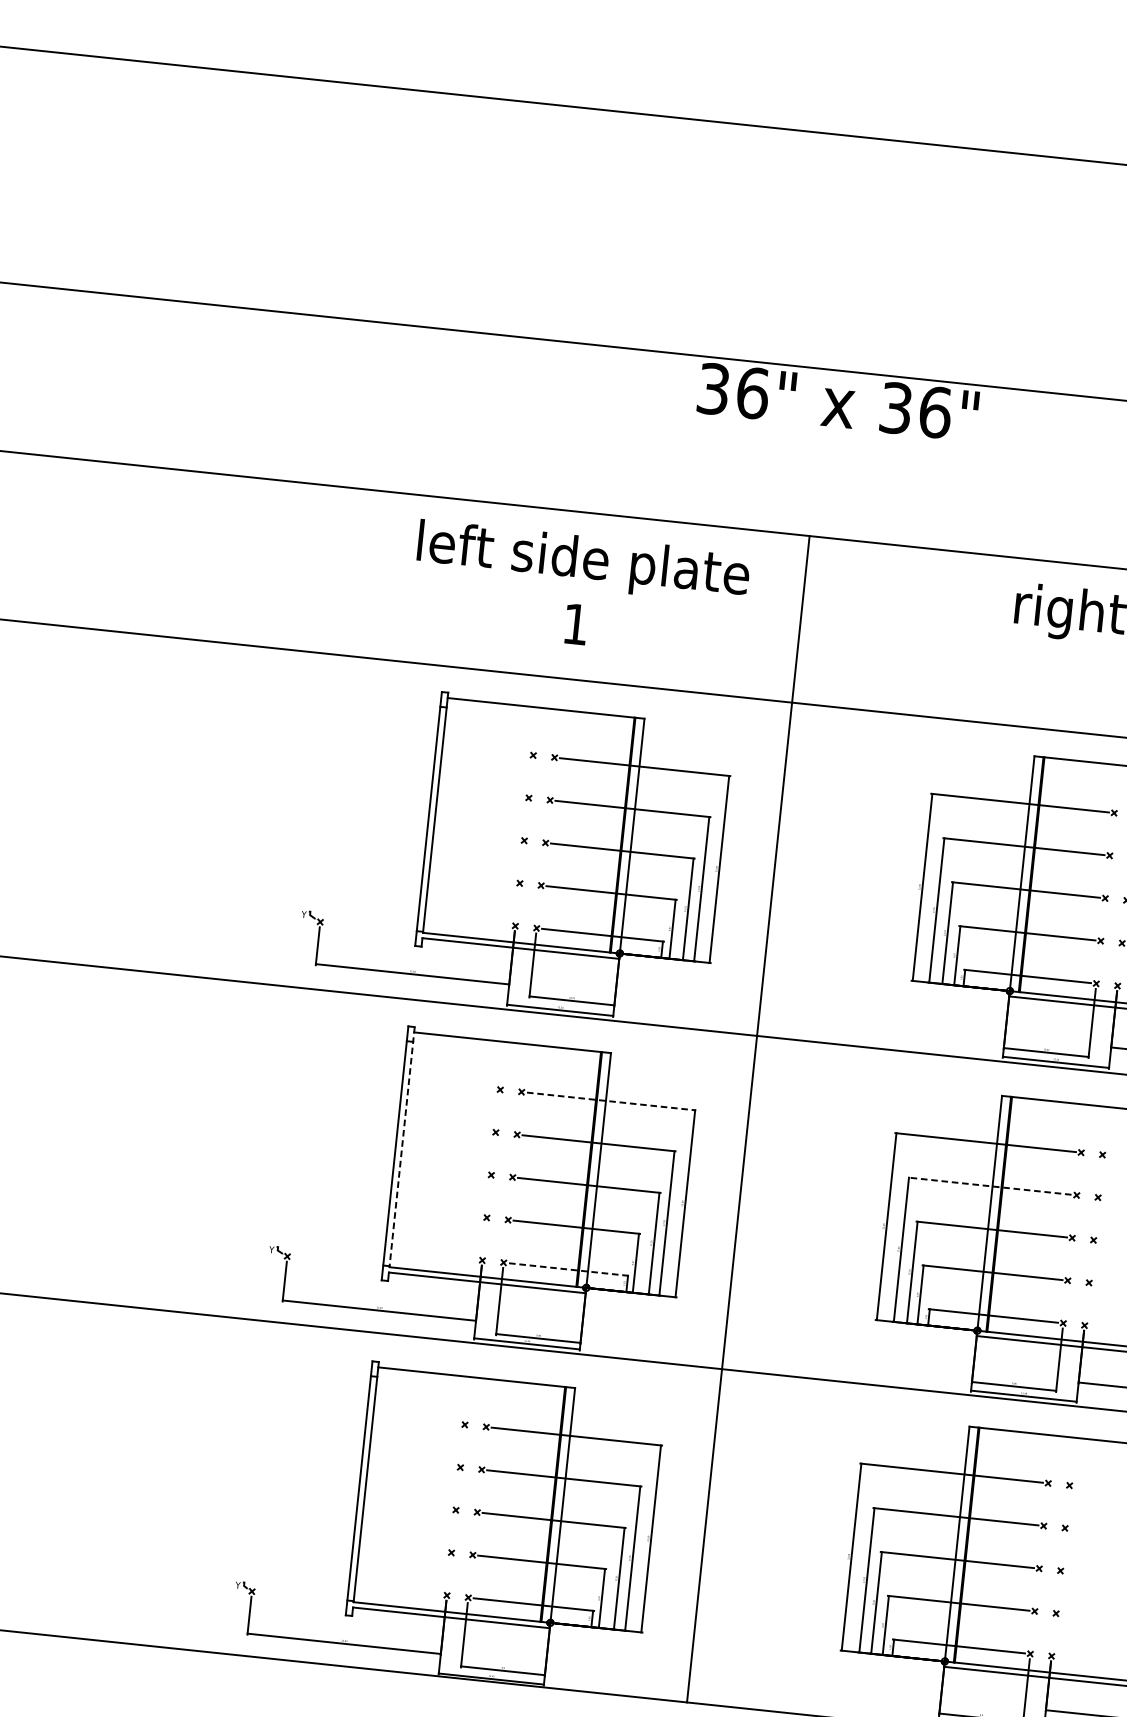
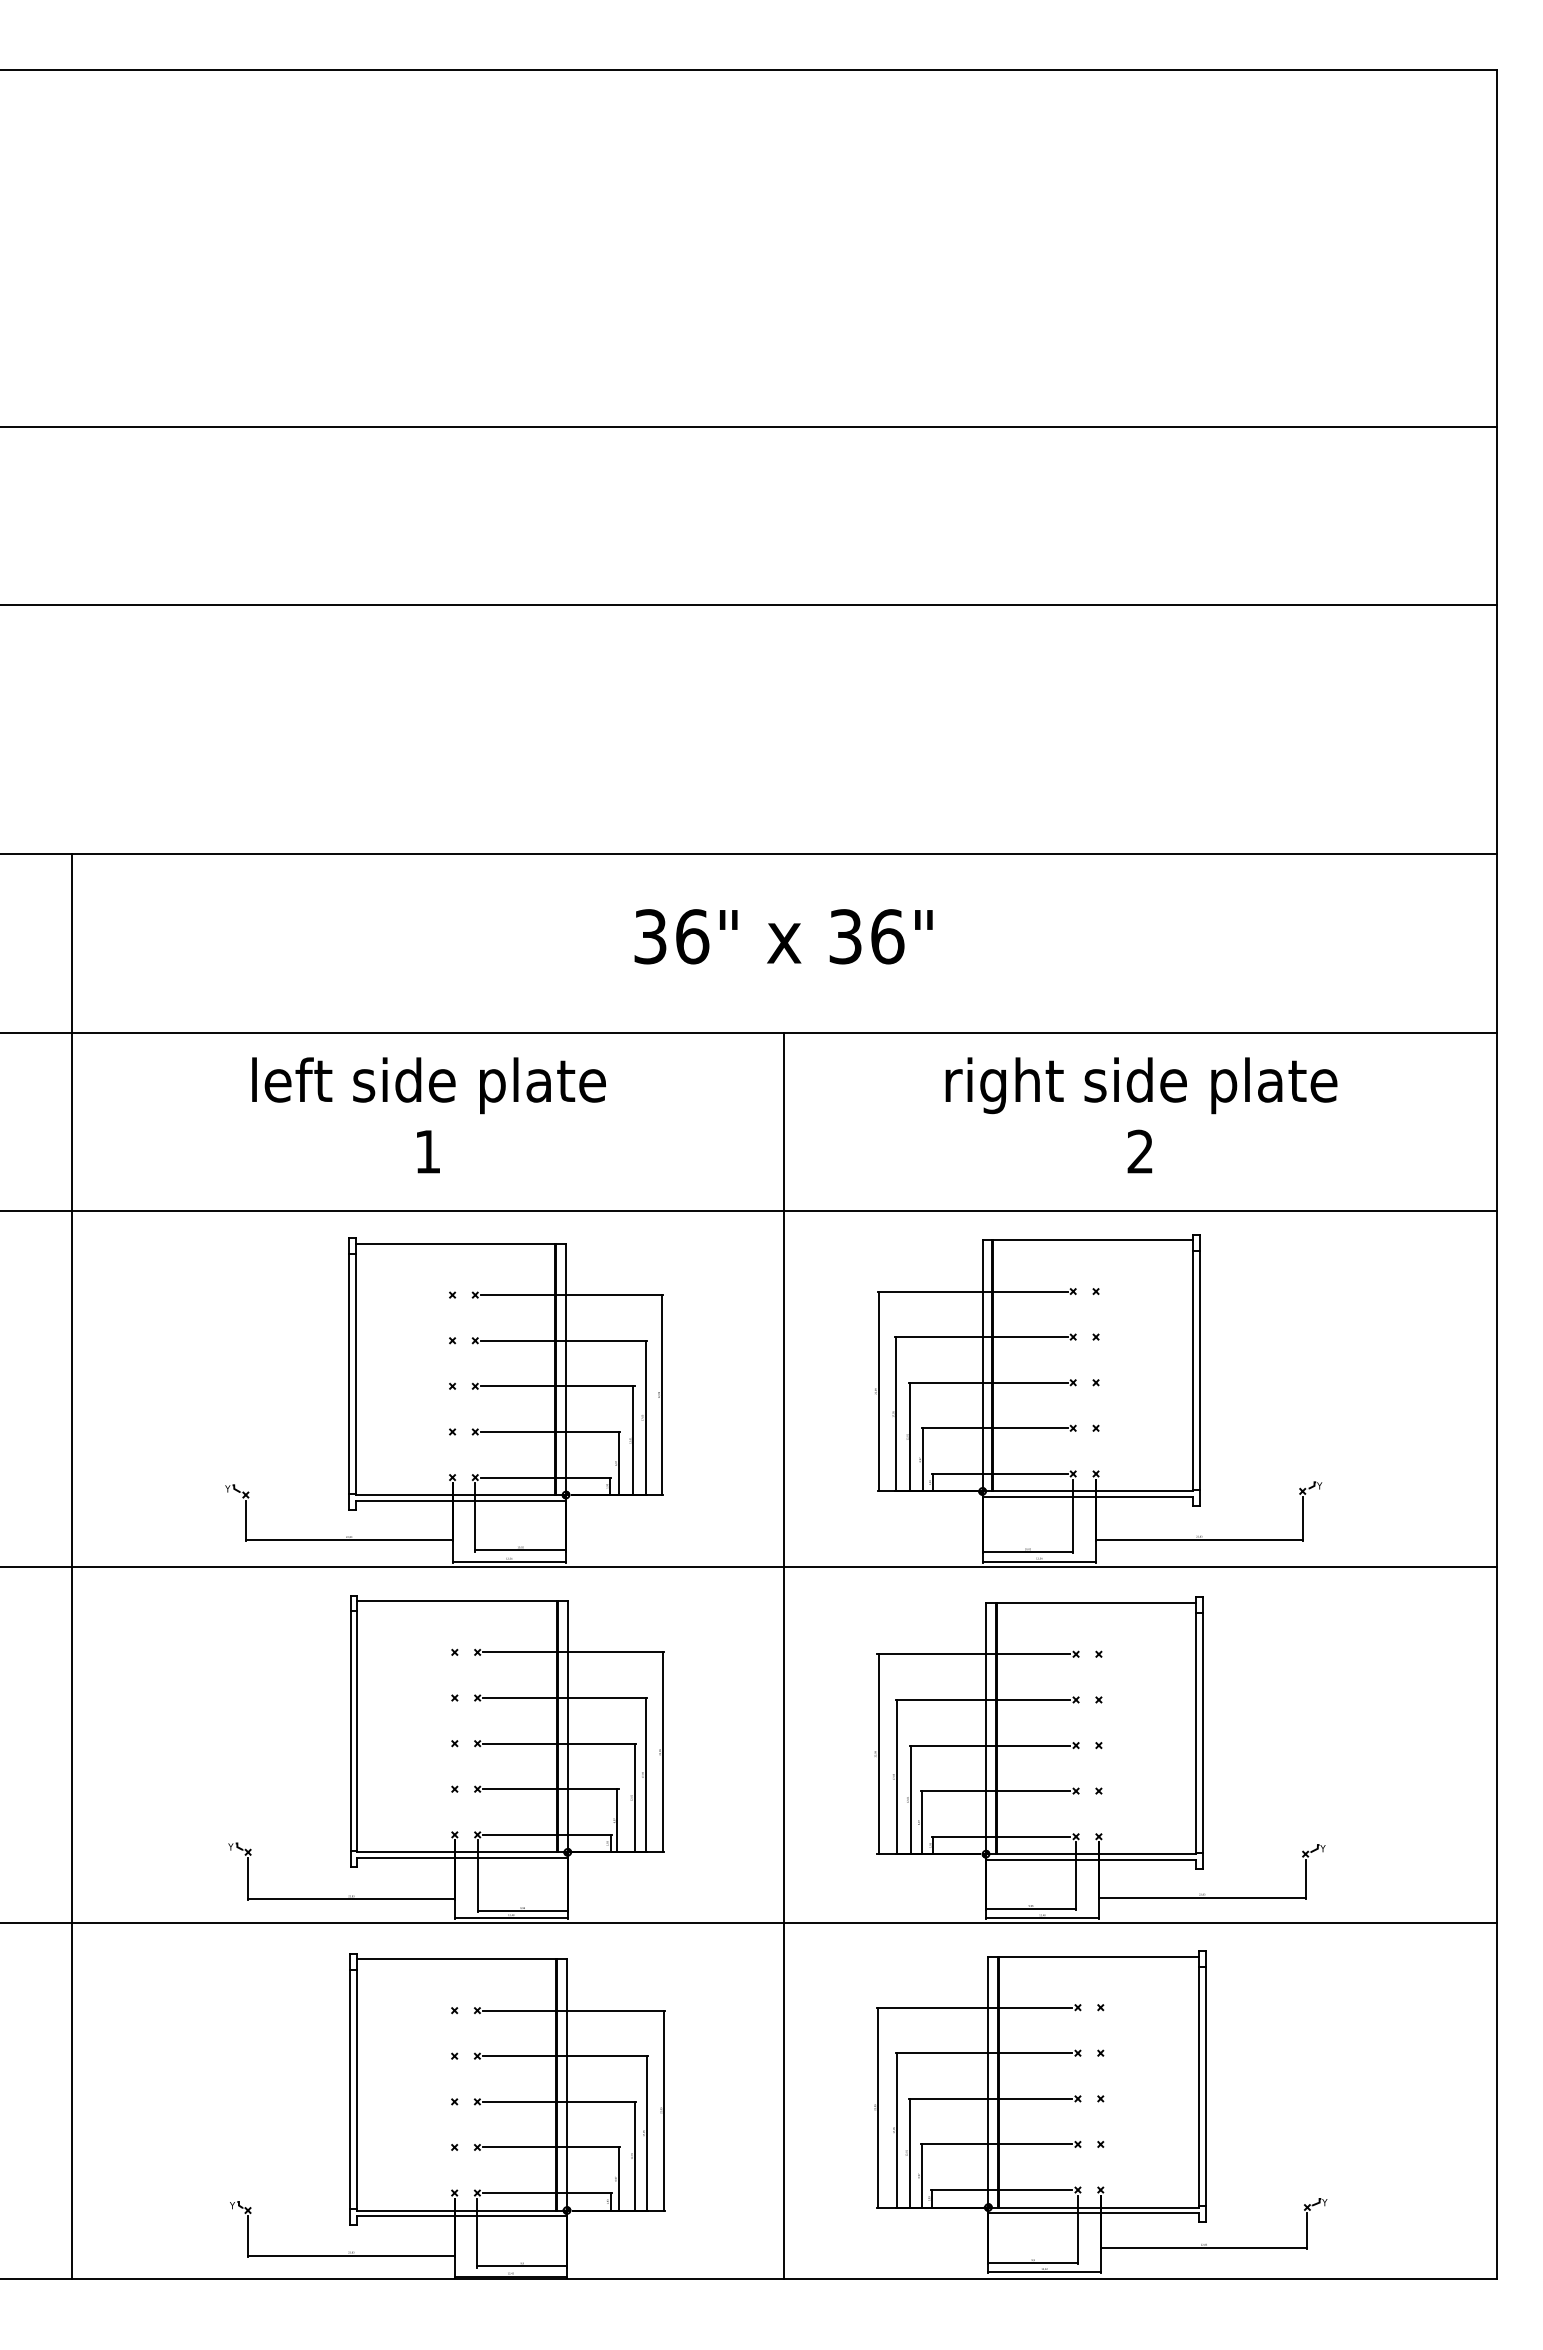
text: (838, 401) -> (783, 936), moved
text: (579, 590) -> (428, 1115), moved
line: (150, 971) -> (71, 1566), added
line: (612, 1101) -> (574, 1652), dashed -> solid
line: (748, 1118) -> (784, 1655), moved
line: (402, 1147) -> (357, 1724), dashed -> solid
line: (989, 1185) -> (982, 1699), dashed -> solid
line: (569, 1269) -> (547, 1834), dashed -> solid

